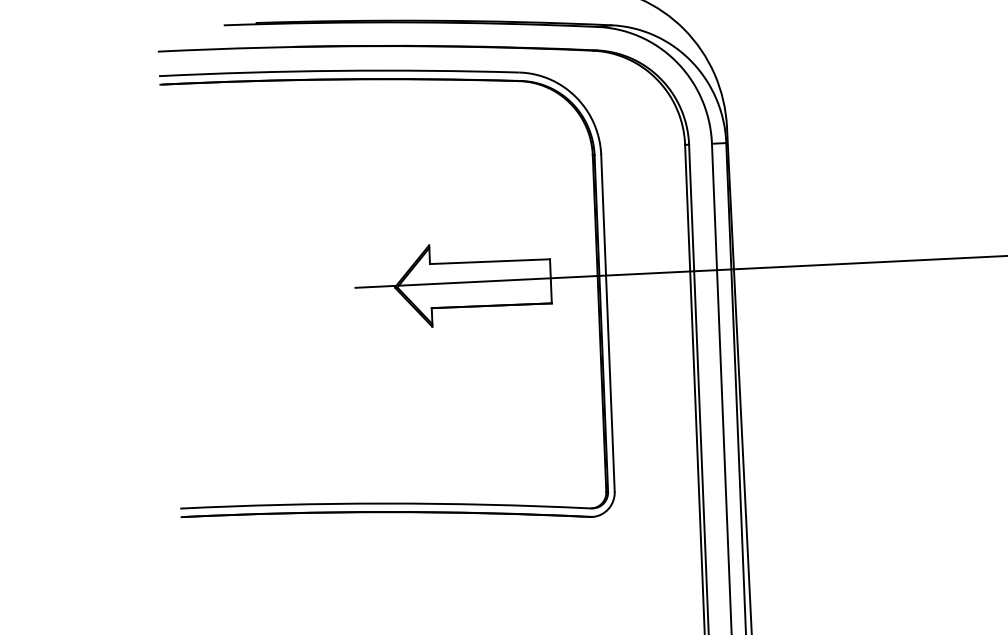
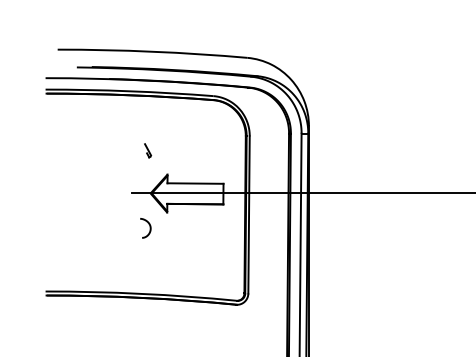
part: (385, 195) -> (148, 150), added
curve: (396, 362) -> (149, 228), added

